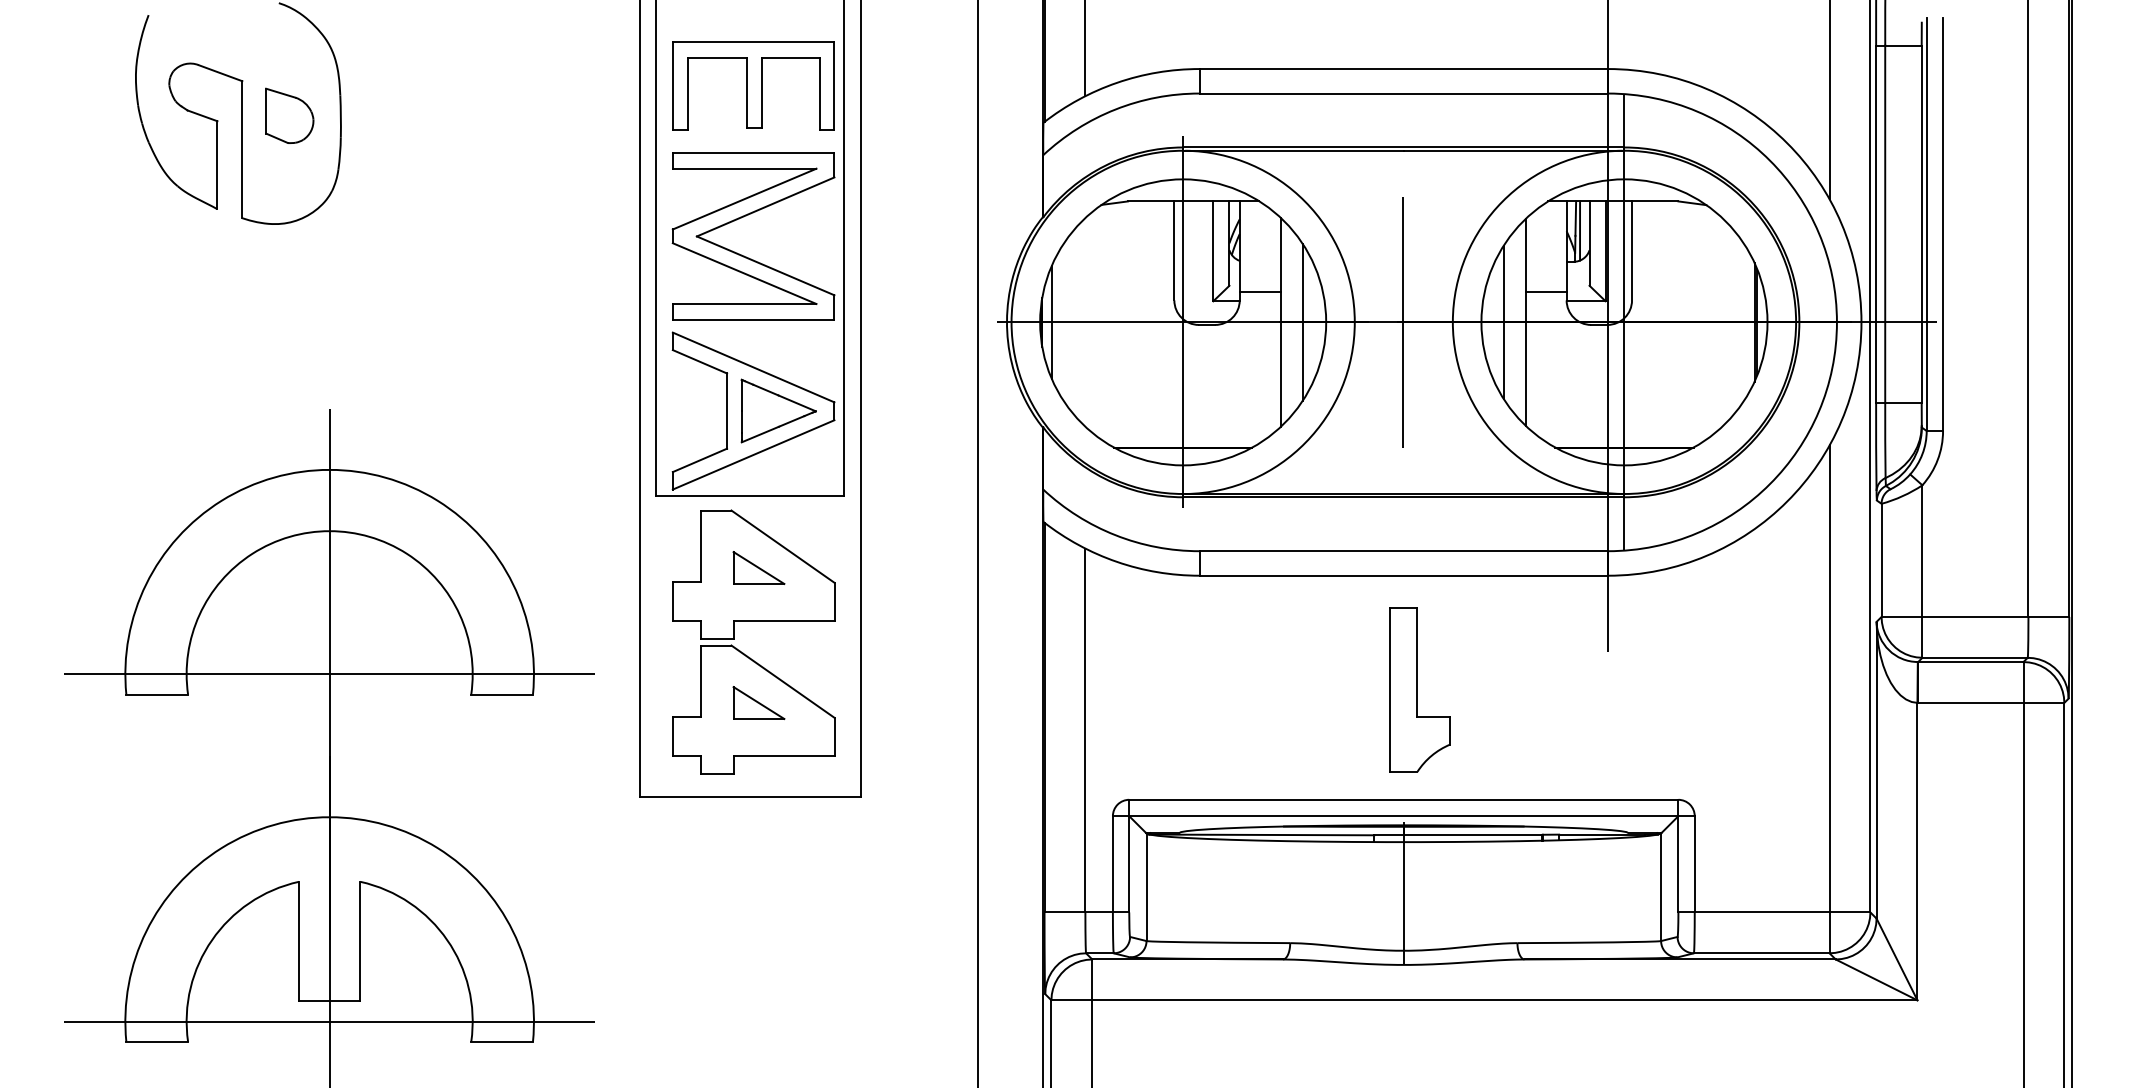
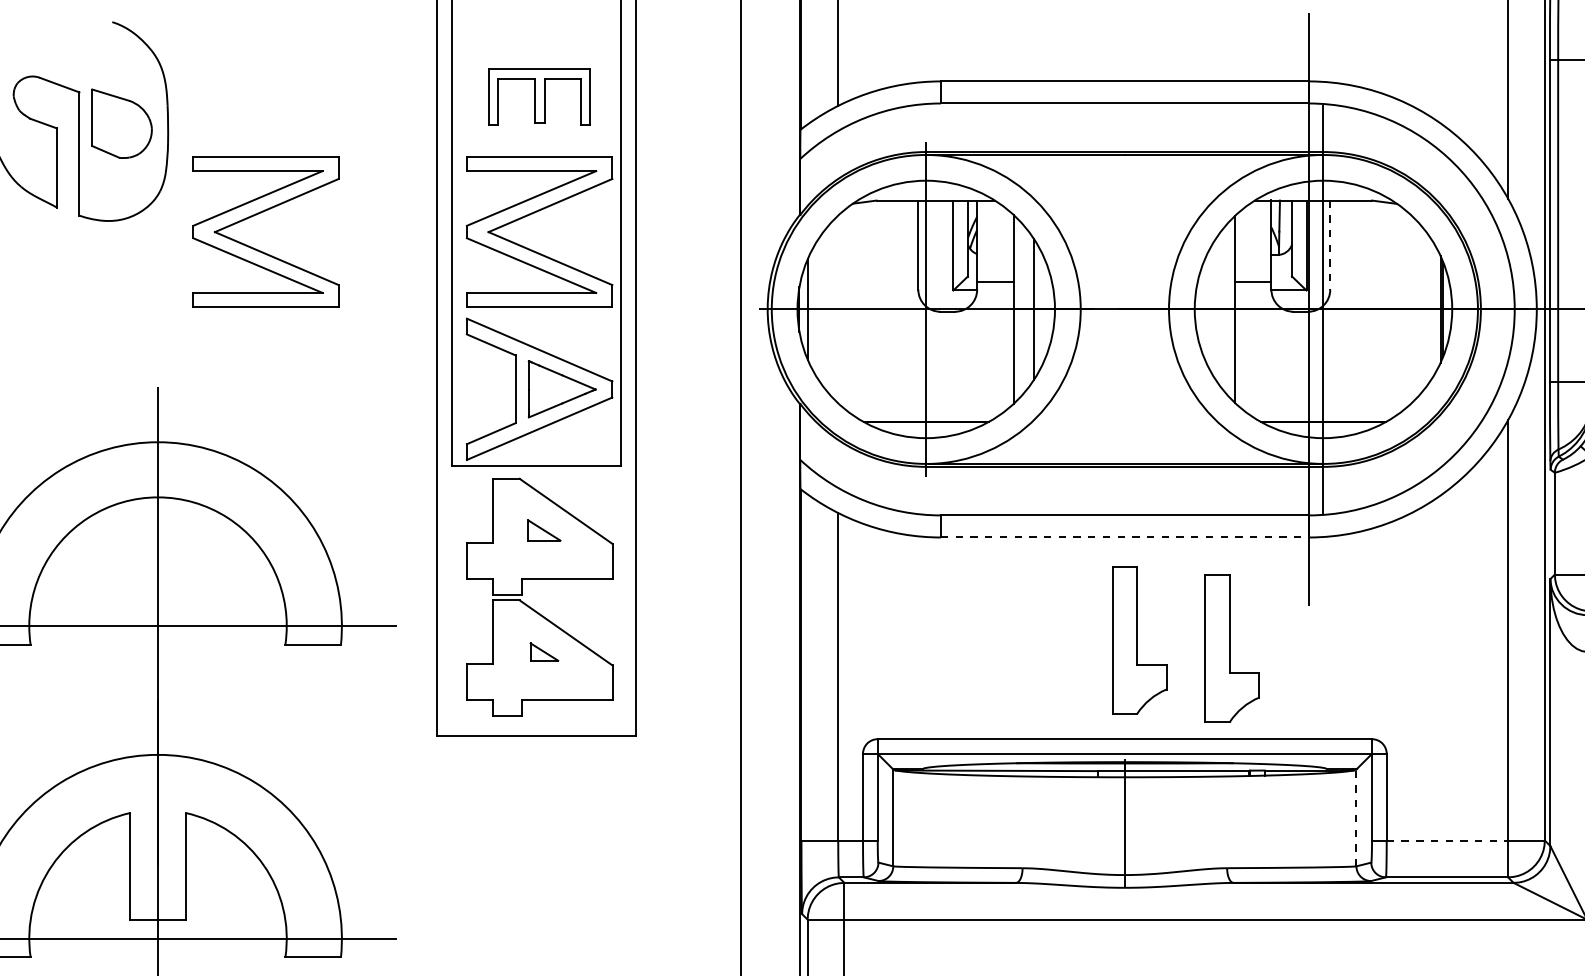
part: (753, 85) -> (539, 96), size x0.7
part: (289, 115) -> (121, 123), size x1.4
line: (1580, 230) -> (1283, 226), removed
line: (1632, 250) -> (1330, 244), solid -> dashed
part: (440, 255) -> (257, 249), added
line: (1503, 321) -> (1214, 308), removed
line: (1403, 322) -> (1124, 309), removed
part: (758, 567) -> (544, 530), size x0.7
line: (1404, 575) -> (1125, 537), solid -> dashed
part: (1522, 698) -> (1231, 648), added
part: (758, 702) -> (544, 651), size x0.6
line: (1661, 887) -> (1356, 818), solid -> dashed
line: (1762, 912) -> (1447, 840), solid -> dashed

